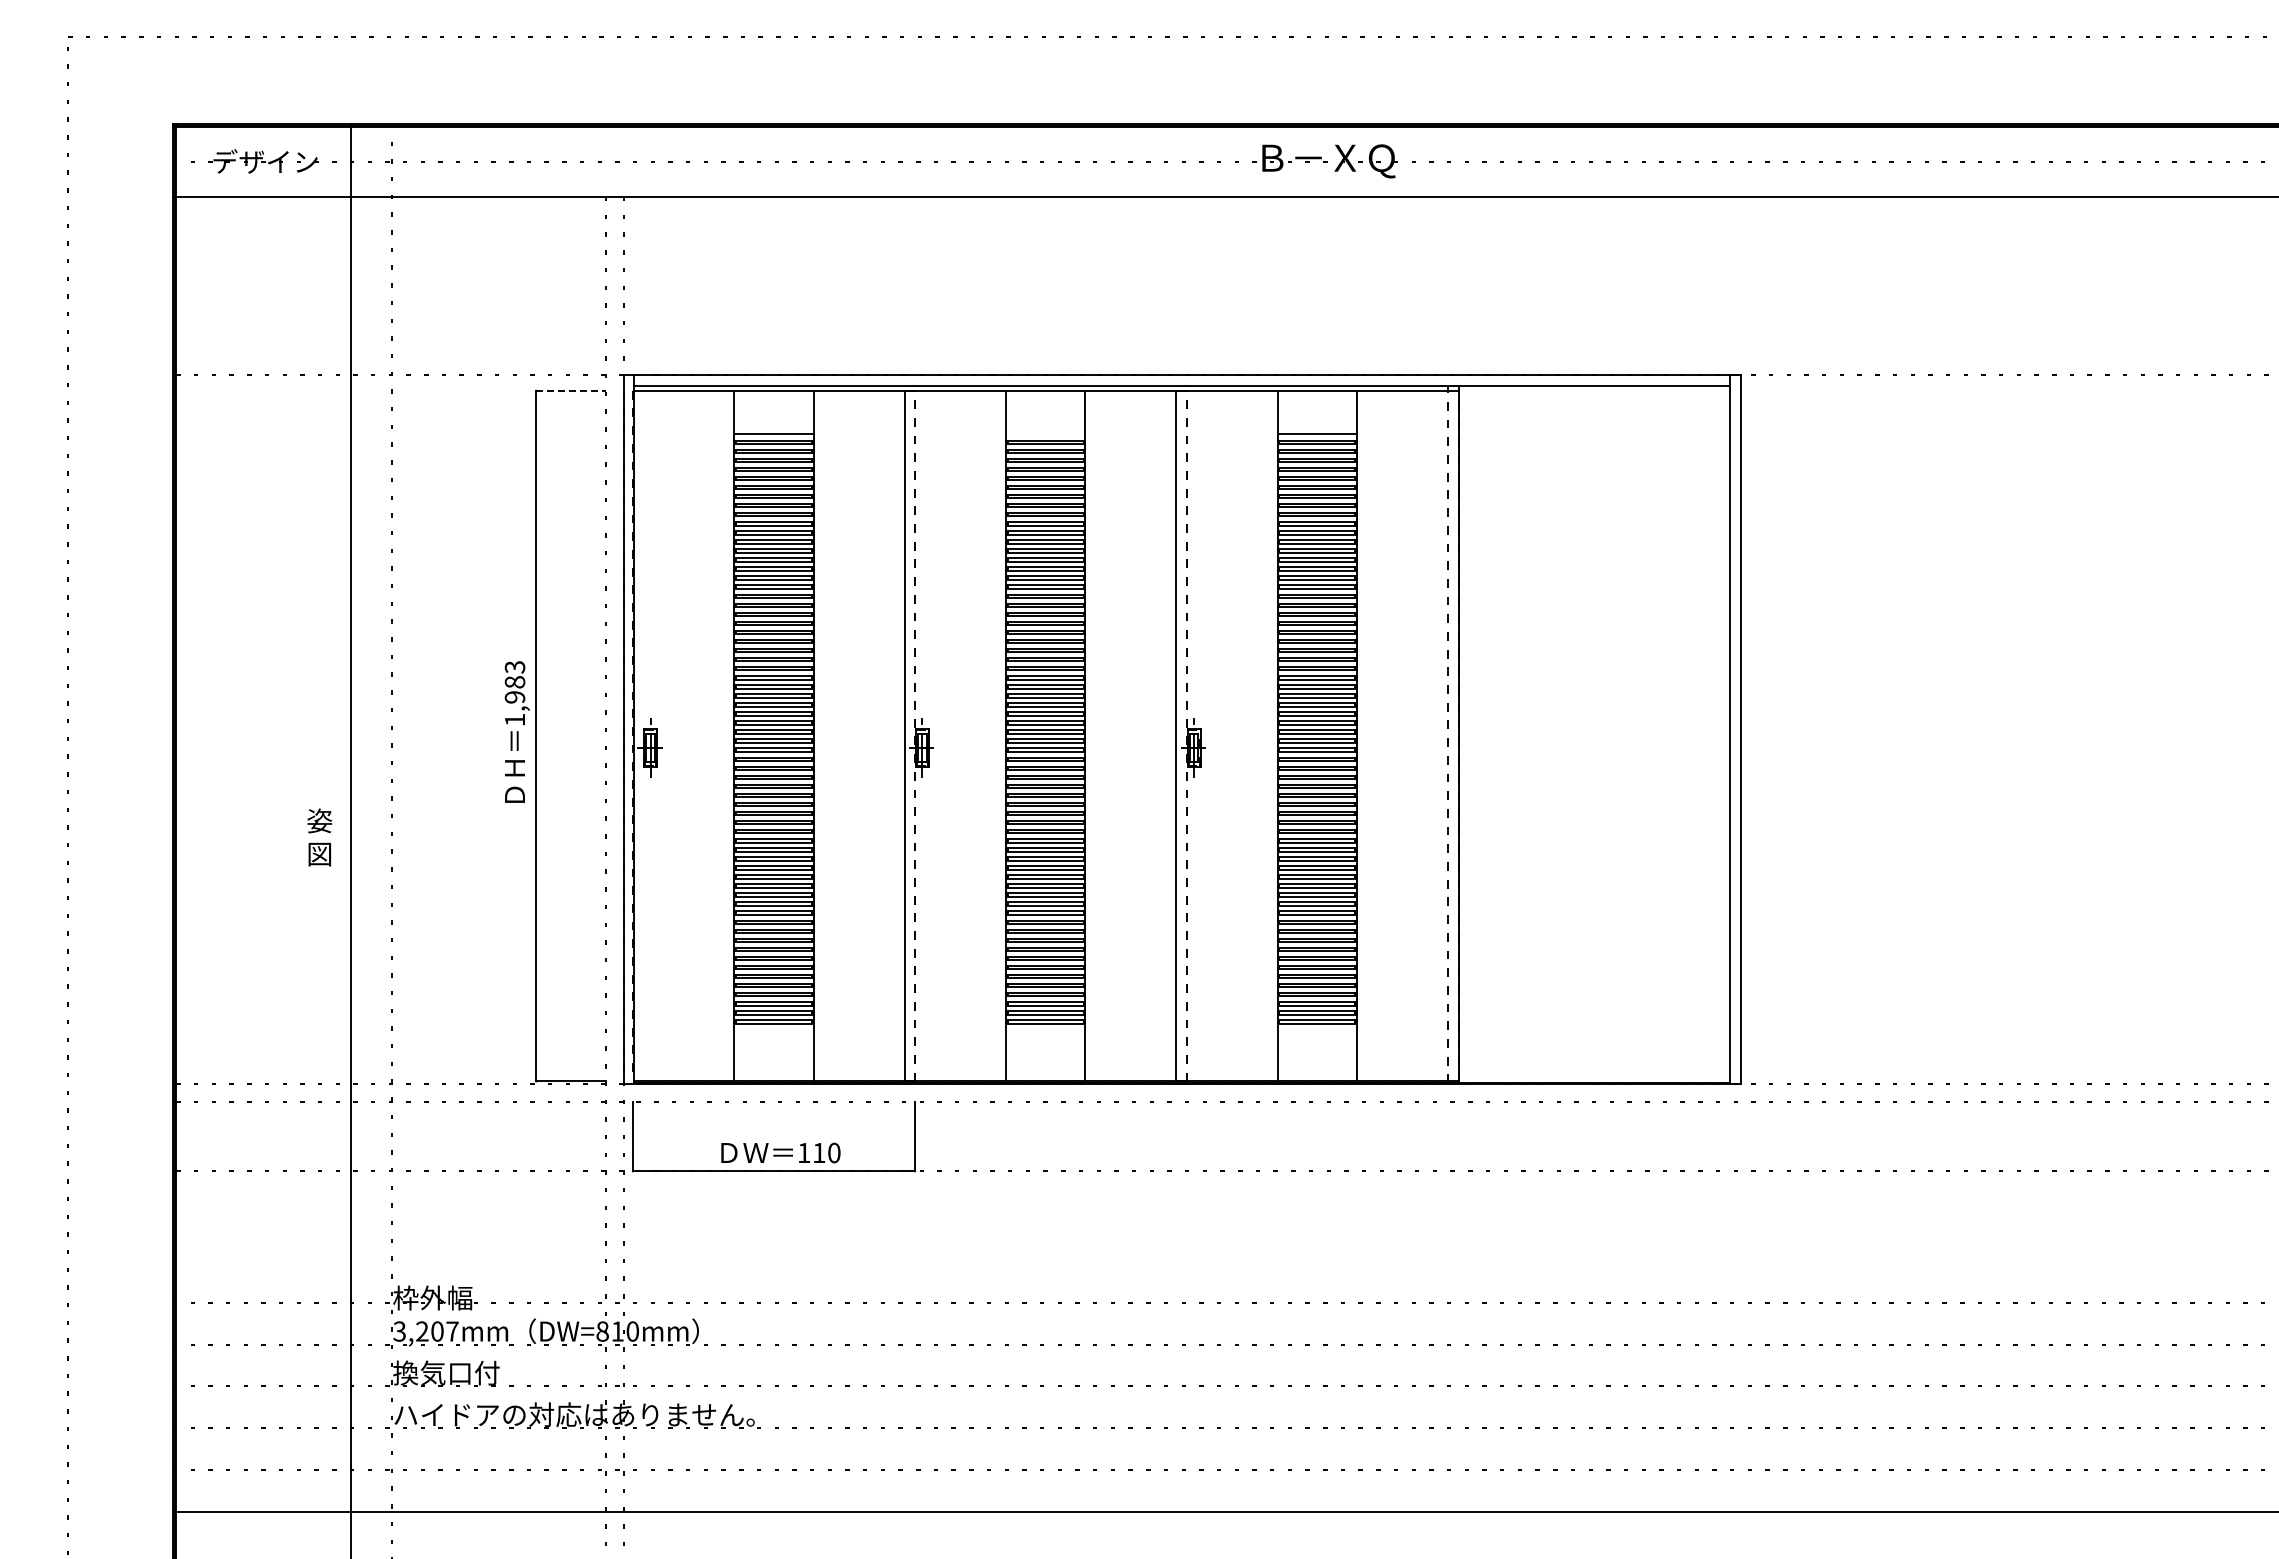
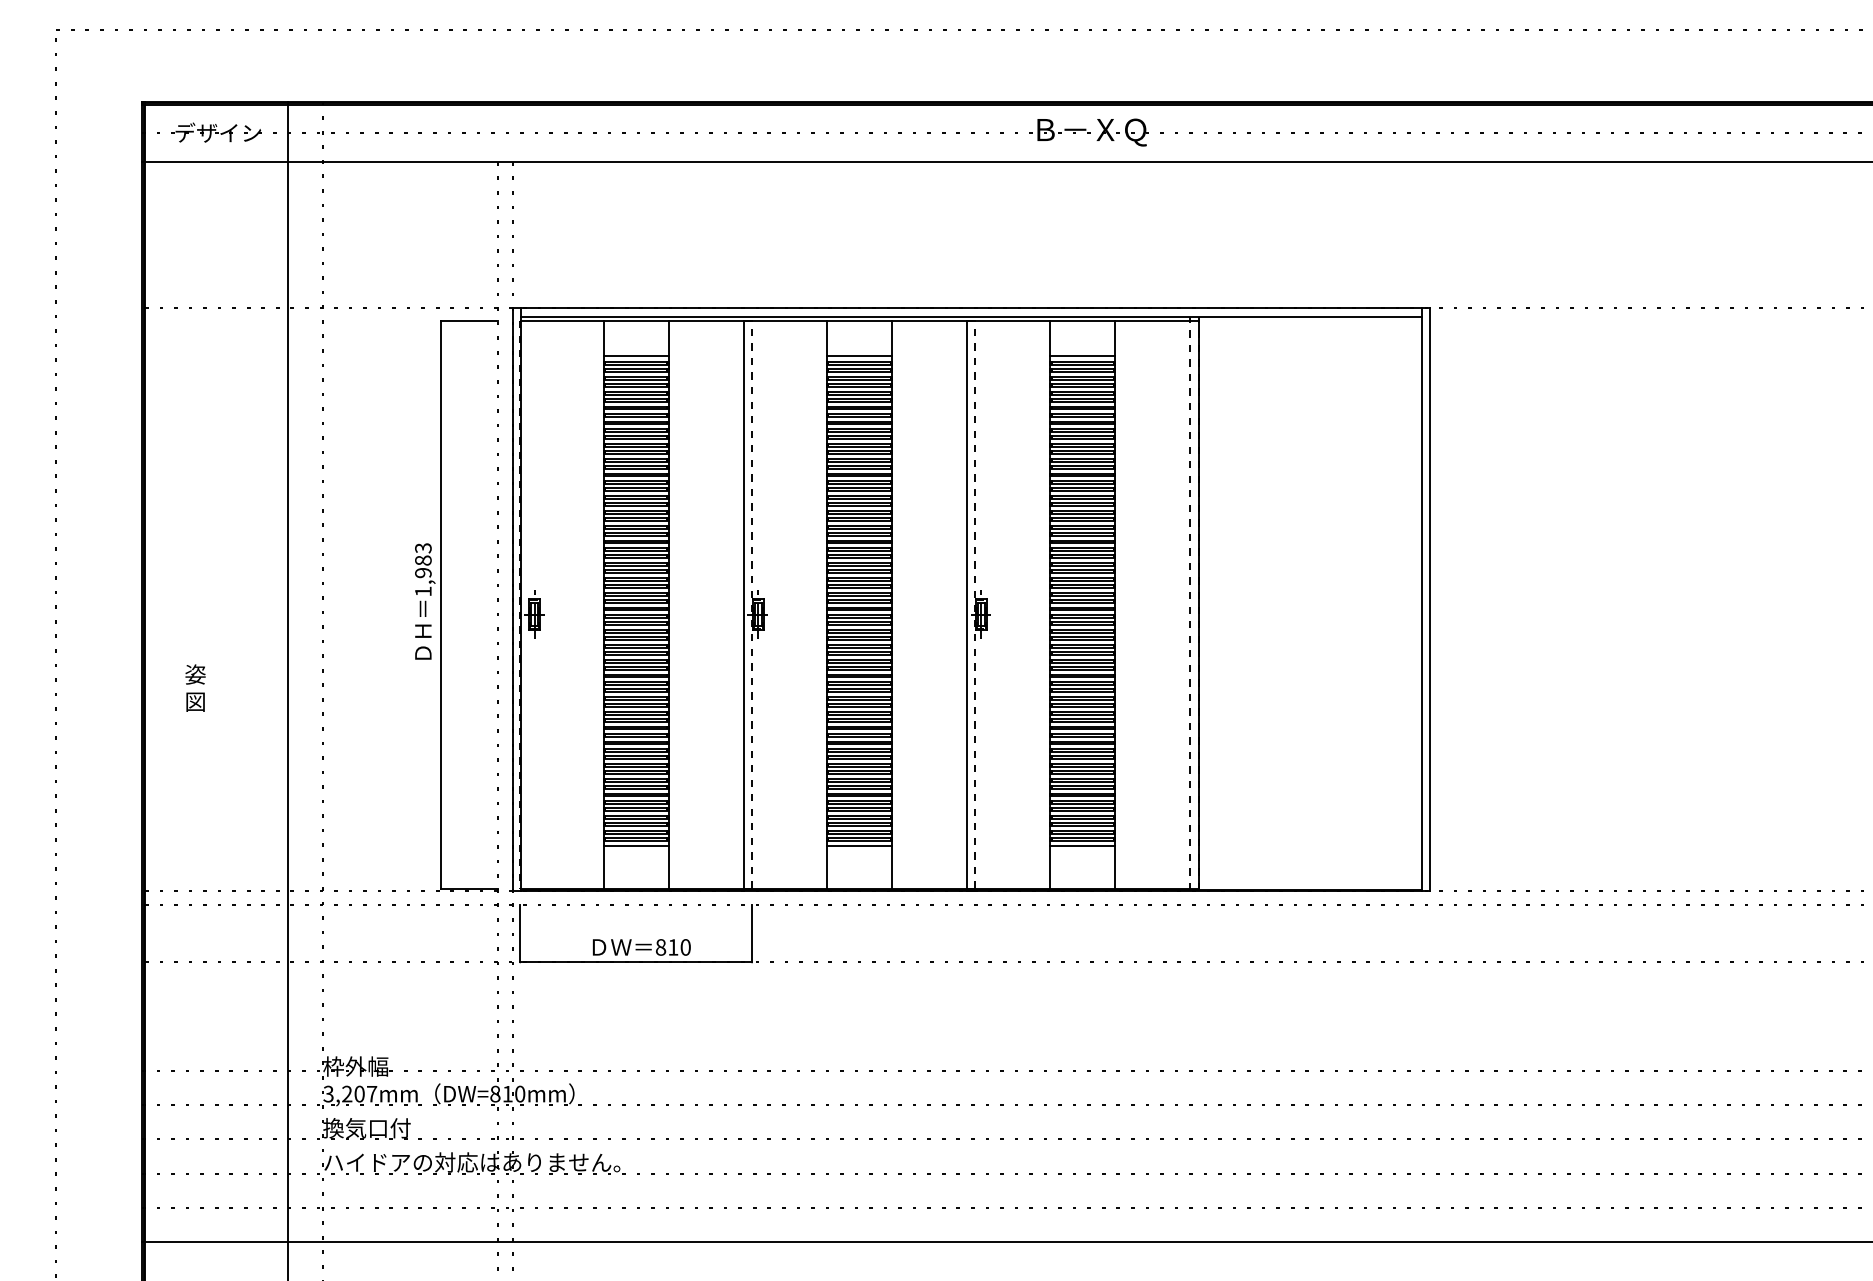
line: (571, 390) -> (469, 320), dashed -> solid
line: (1045, 433) -> (859, 356), added
text: (319, 837) -> (195, 688), moved
line: (773, 1029) -> (635, 845), added
line: (1045, 1029) -> (859, 845), added
line: (1317, 1029) -> (1082, 845), added
text: (804, 1152) -> (661, 946), 110 -> 810

